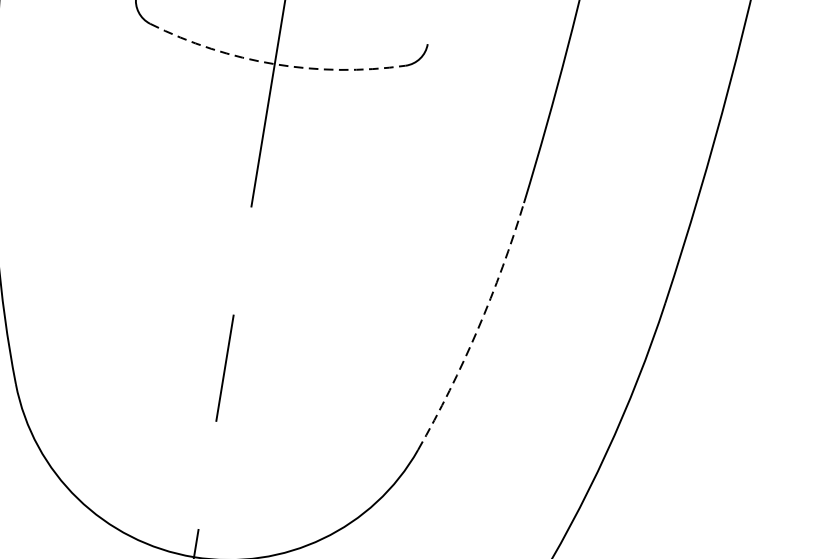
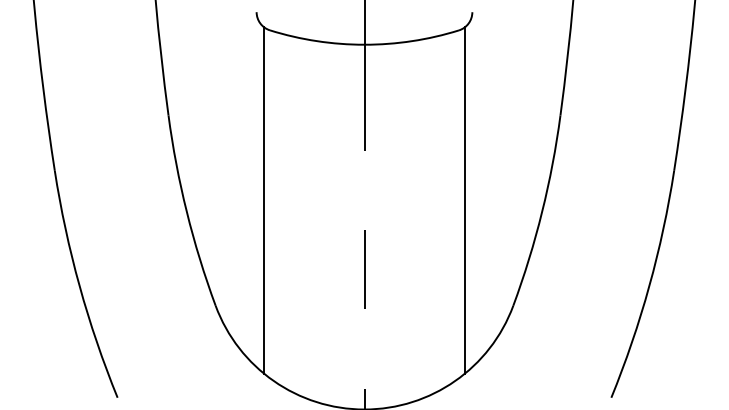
arc: (274, 63) -> (364, 44), dashed -> solid
line: (105, 252) -> (264, 200), added
line: (375, 296) -> (464, 200), added
arc: (478, 328) -> (542, 211), dashed -> solid

